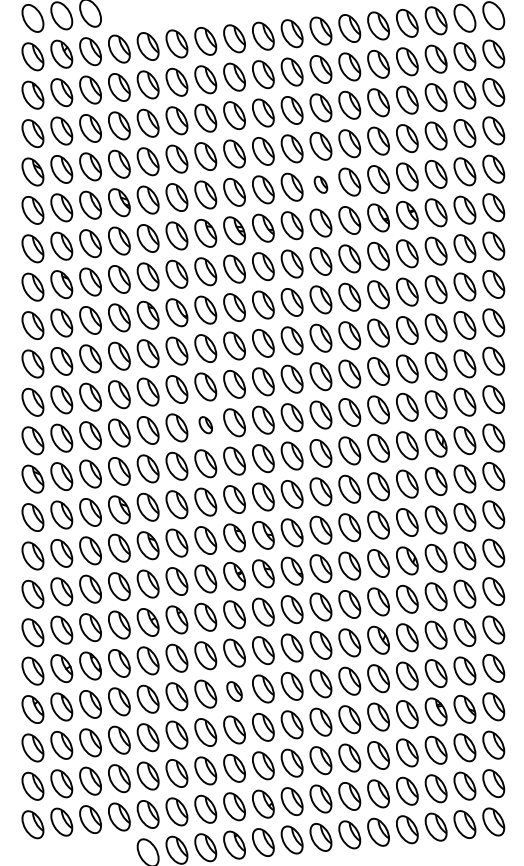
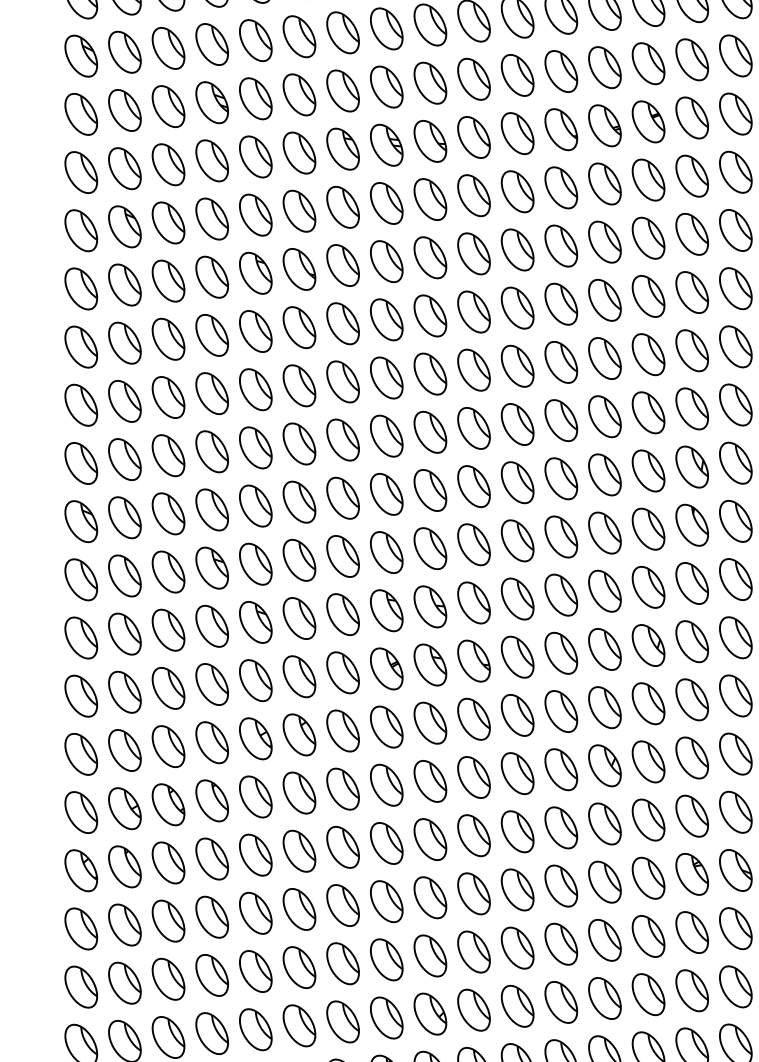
part: (320, 184) -> (516, 75), size x1.67
part: (205, 424) -> (342, 438), size x1.67
part: (234, 691) -> (386, 843), size x1.43

